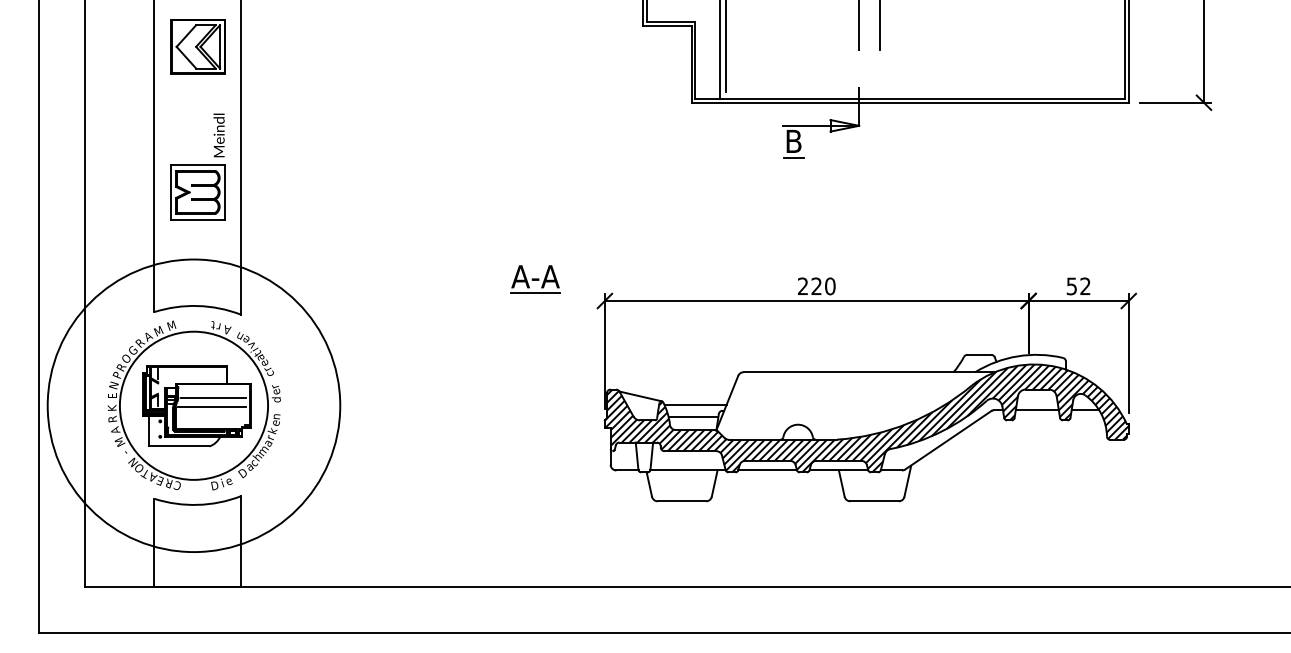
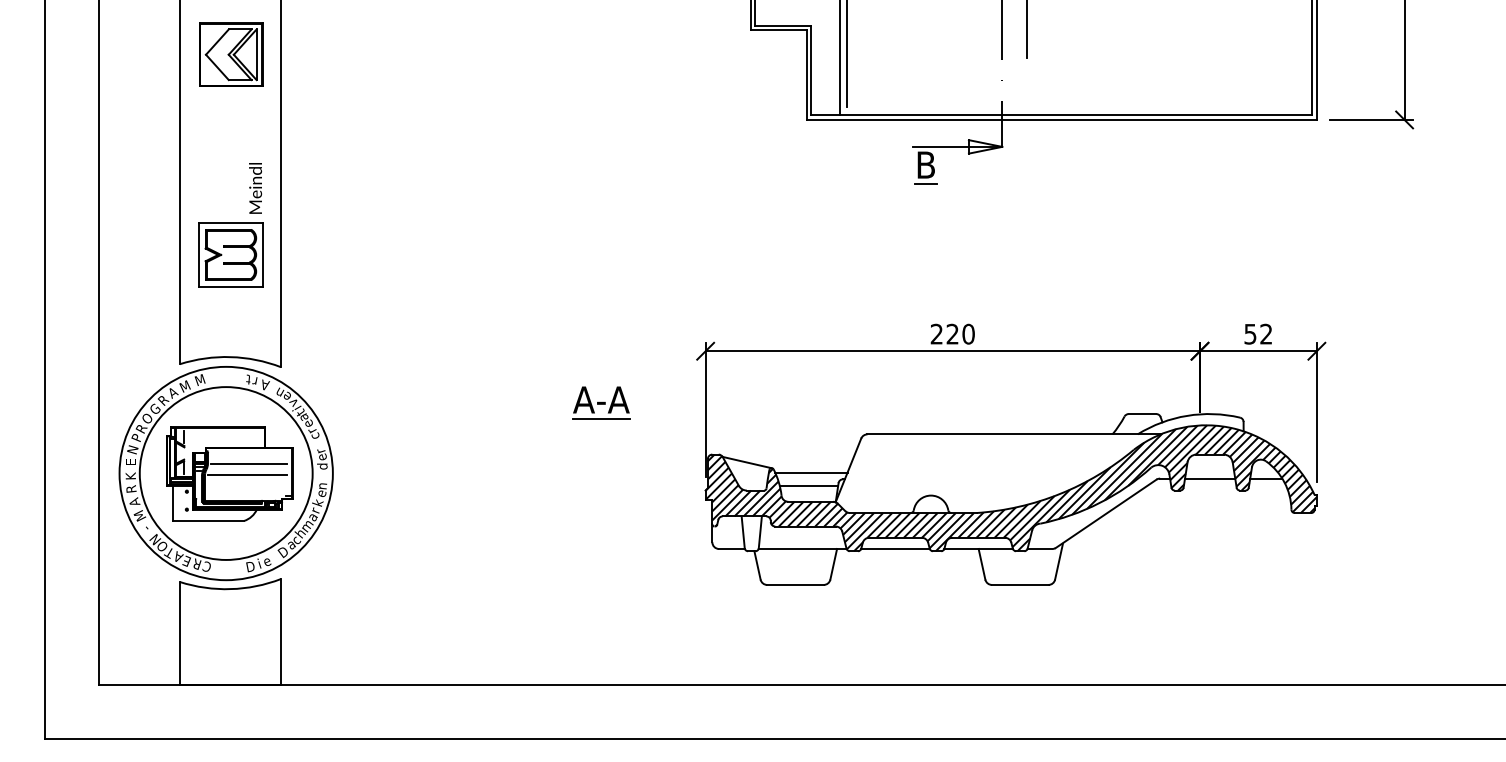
part: (197, 166) -> (230, 224), moved
part: (535, 279) -> (601, 403), moved
circle: (193, 405) -> (225, 473), size x0.62

